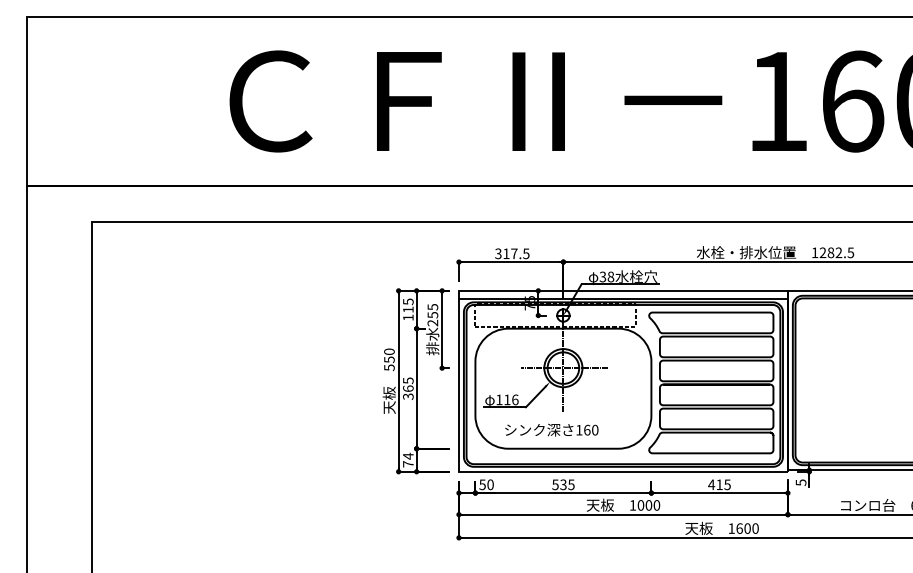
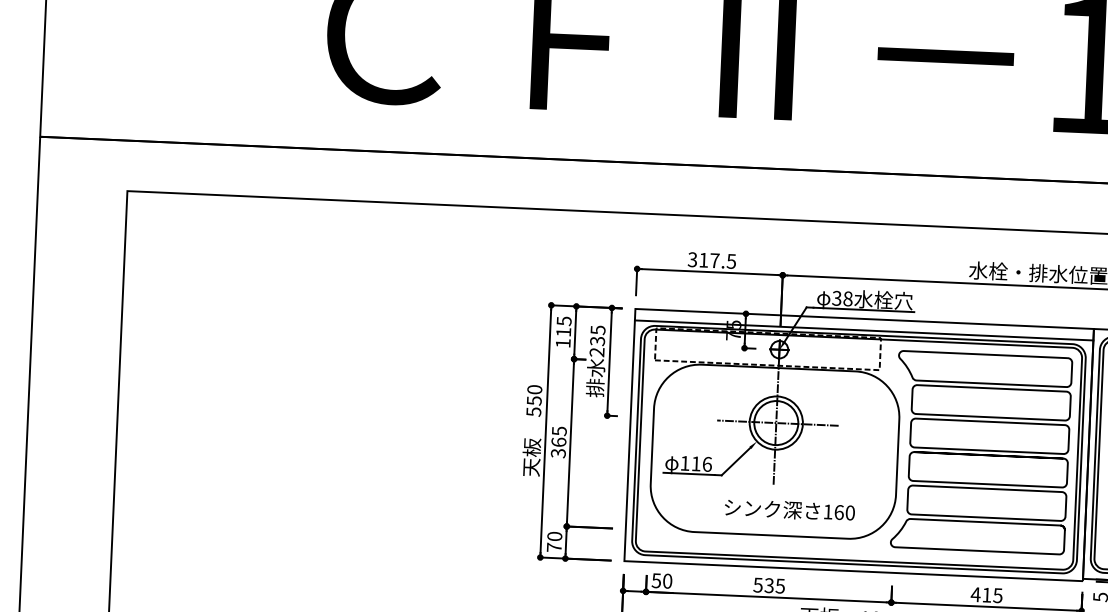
text: (432, 315) -> (597, 341), 255 -> 235
text: (551, 429) -> (789, 509), moved
text: (408, 455) -> (555, 535), 74 -> 70

